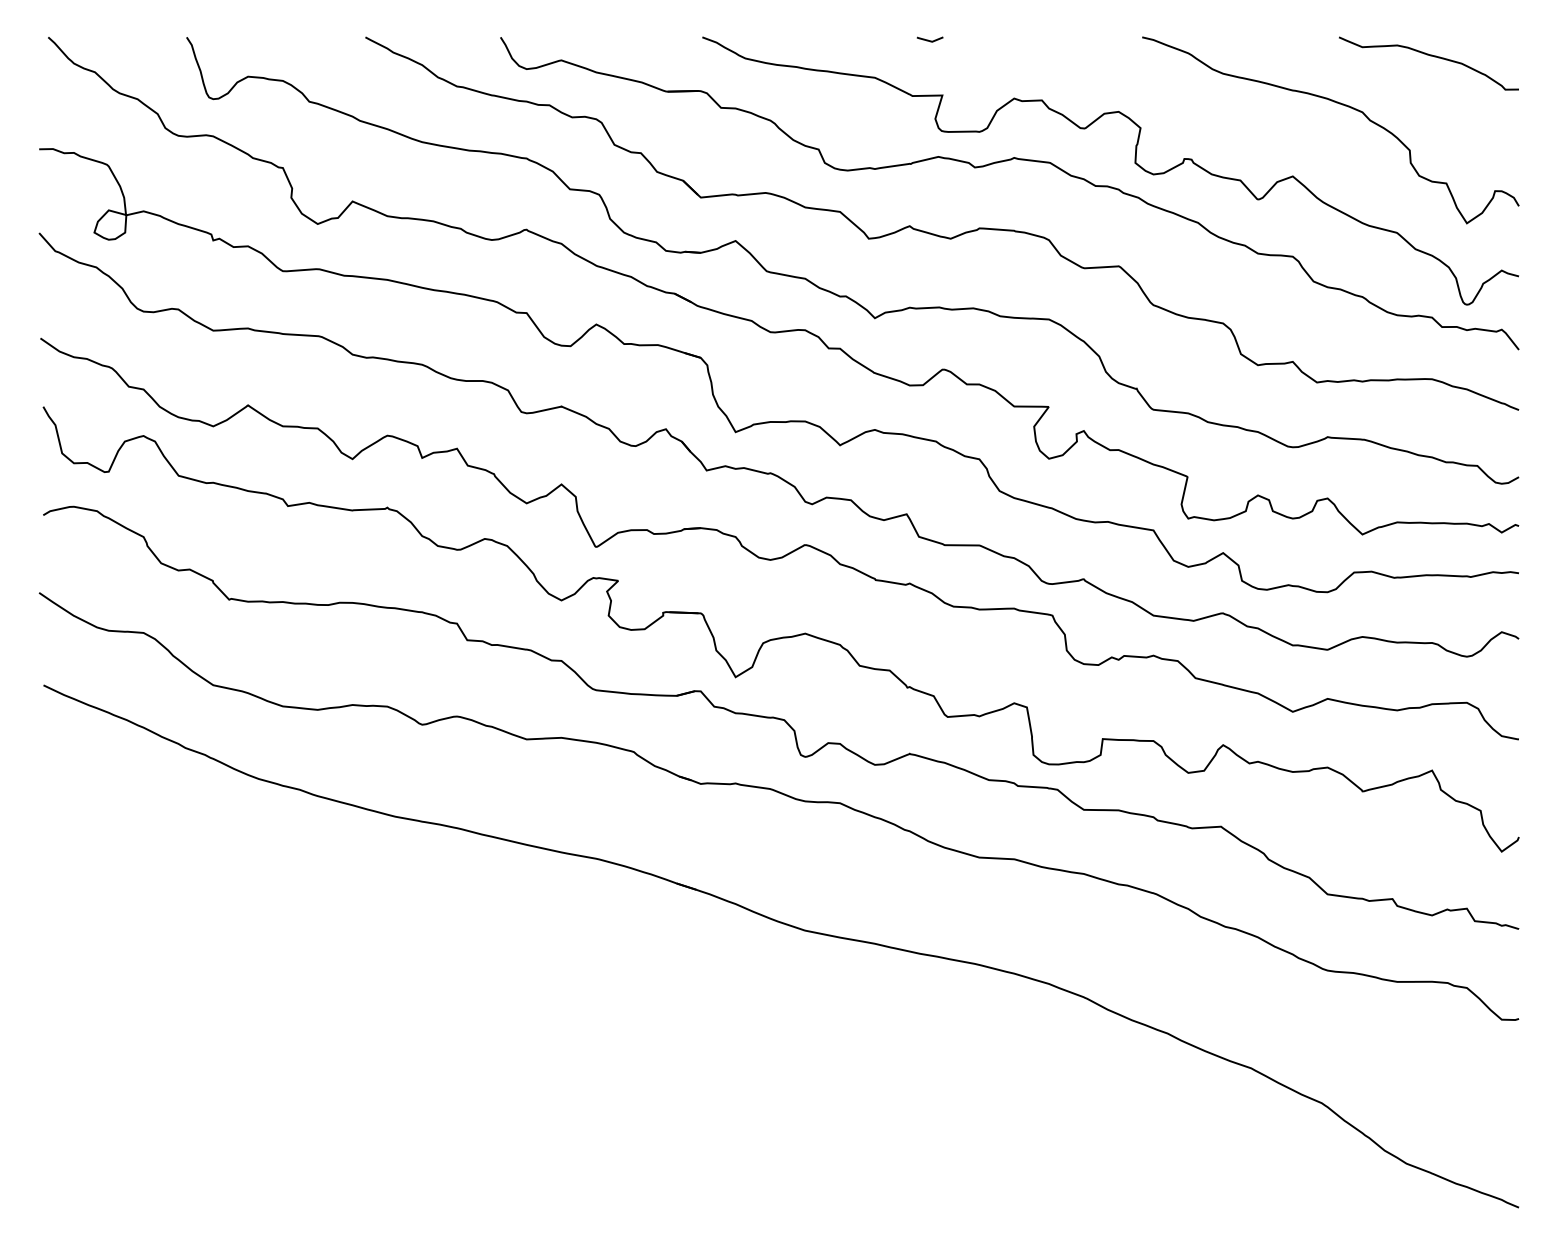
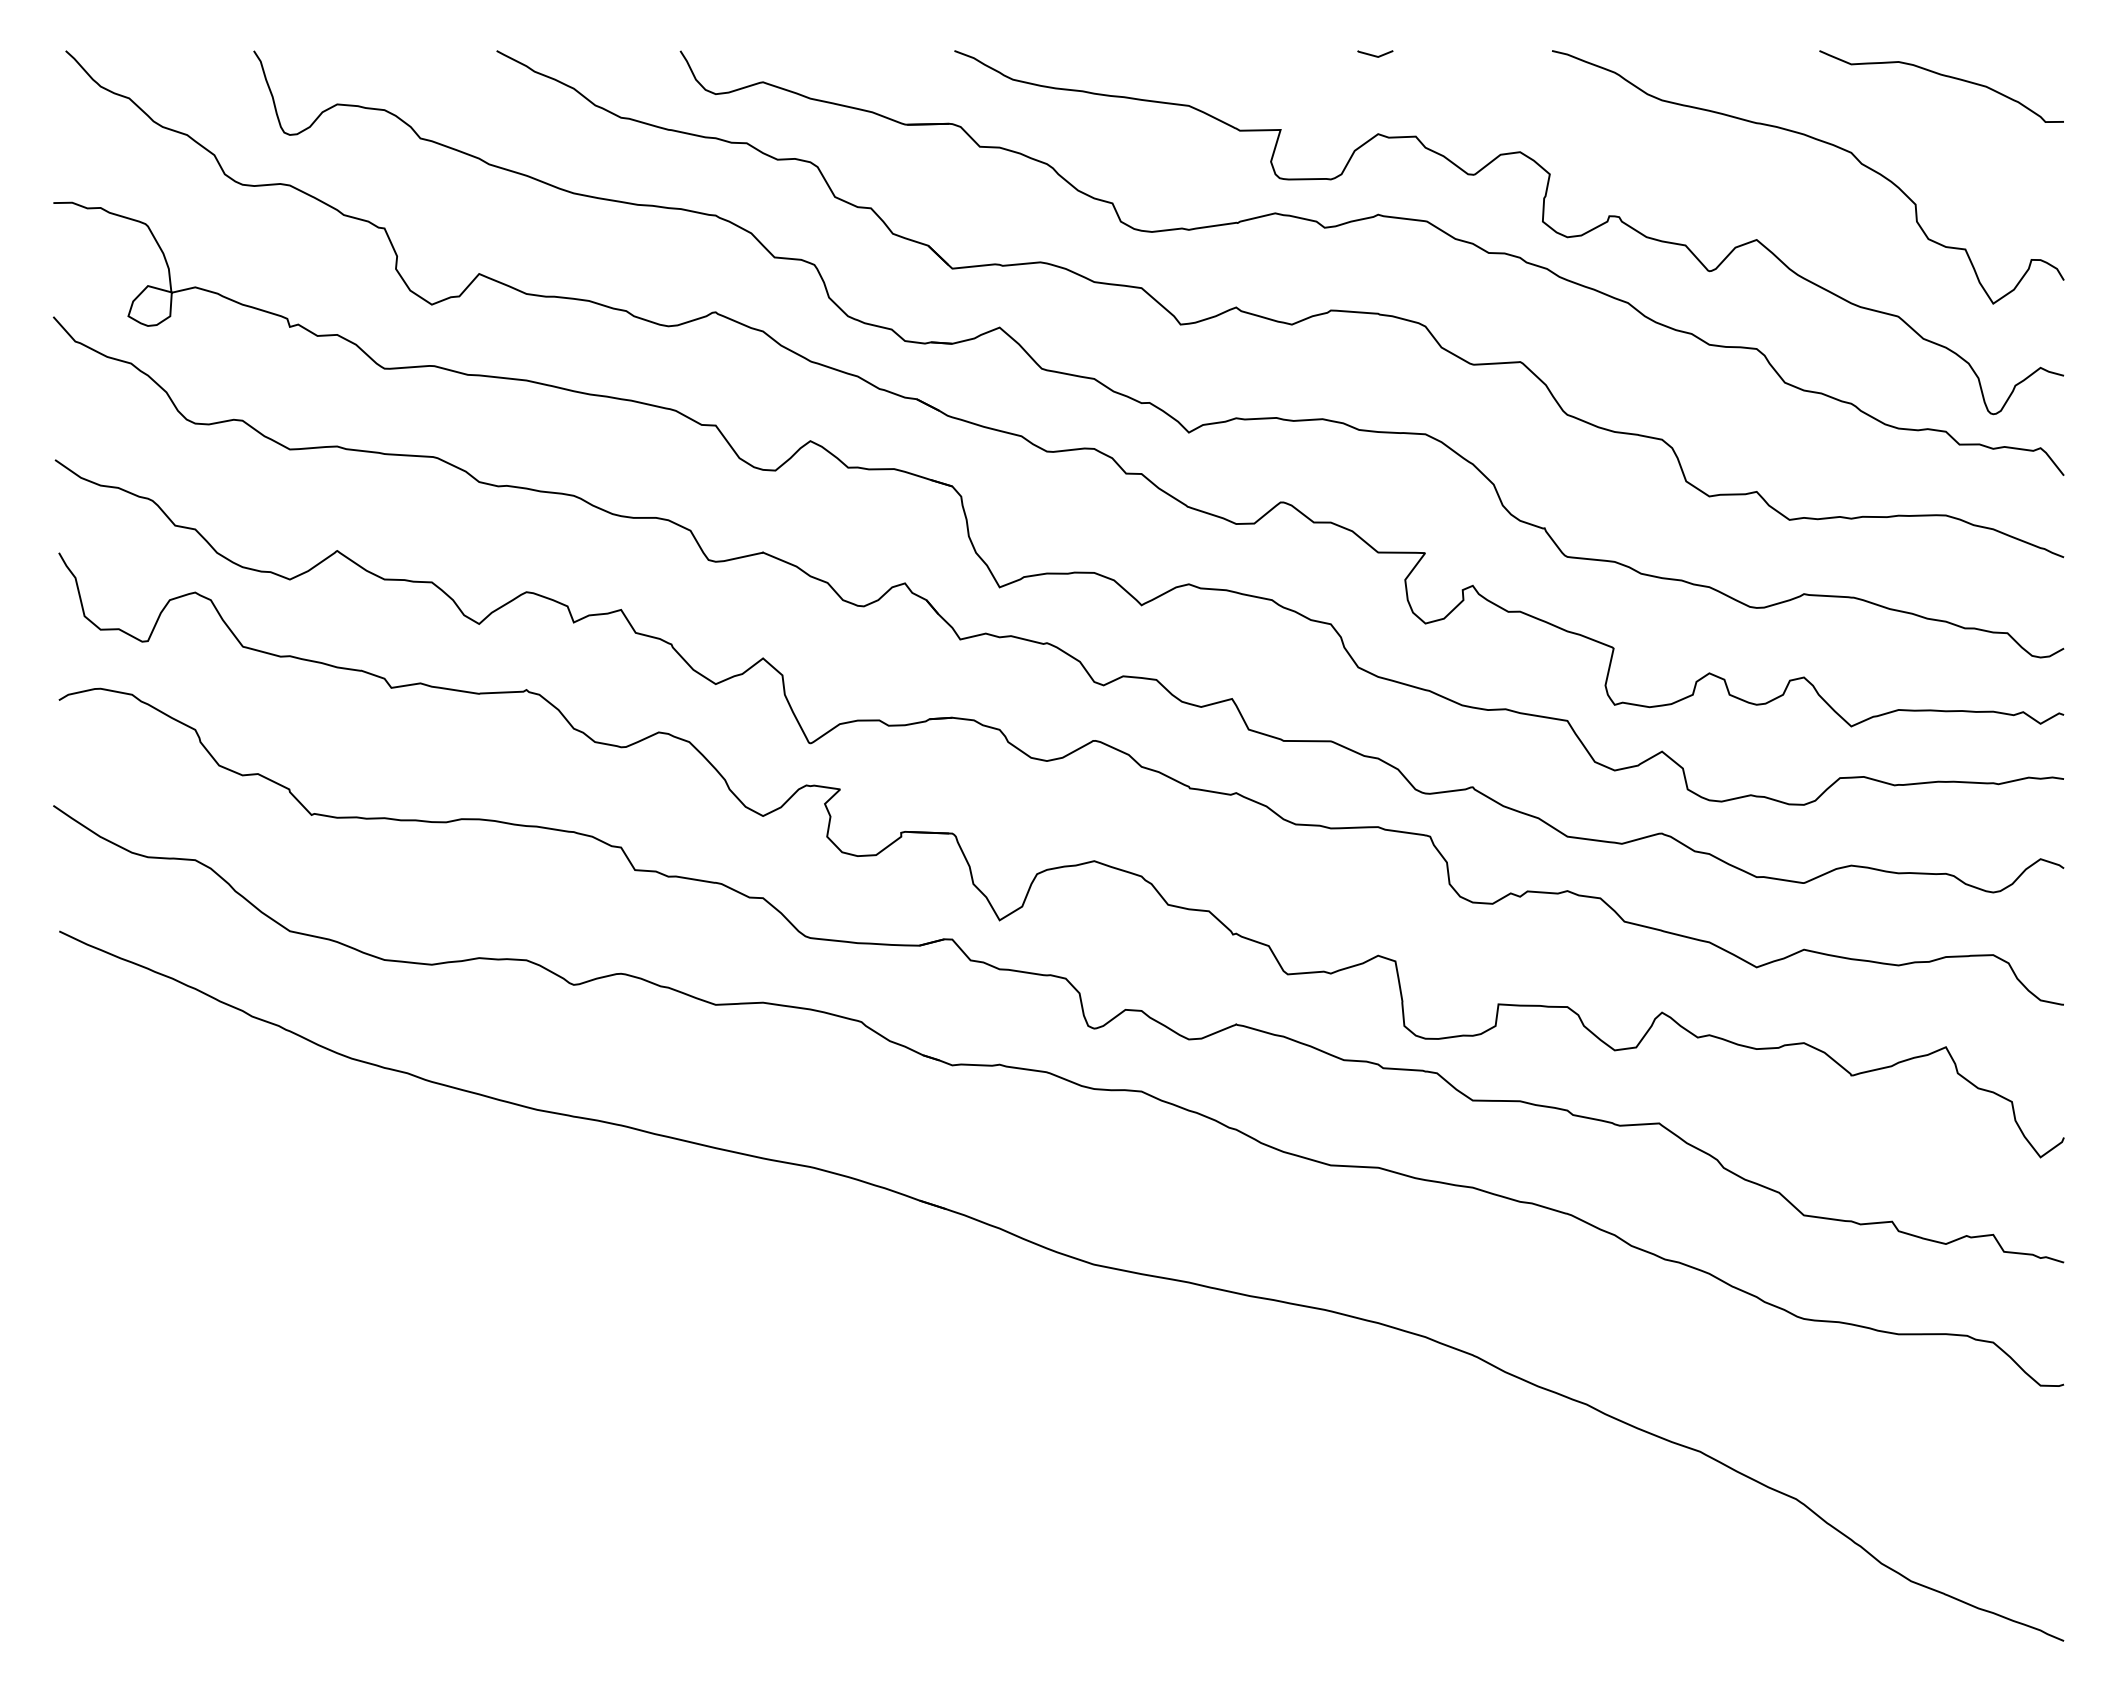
line: (928, 39) -> (1373, 53), moved

